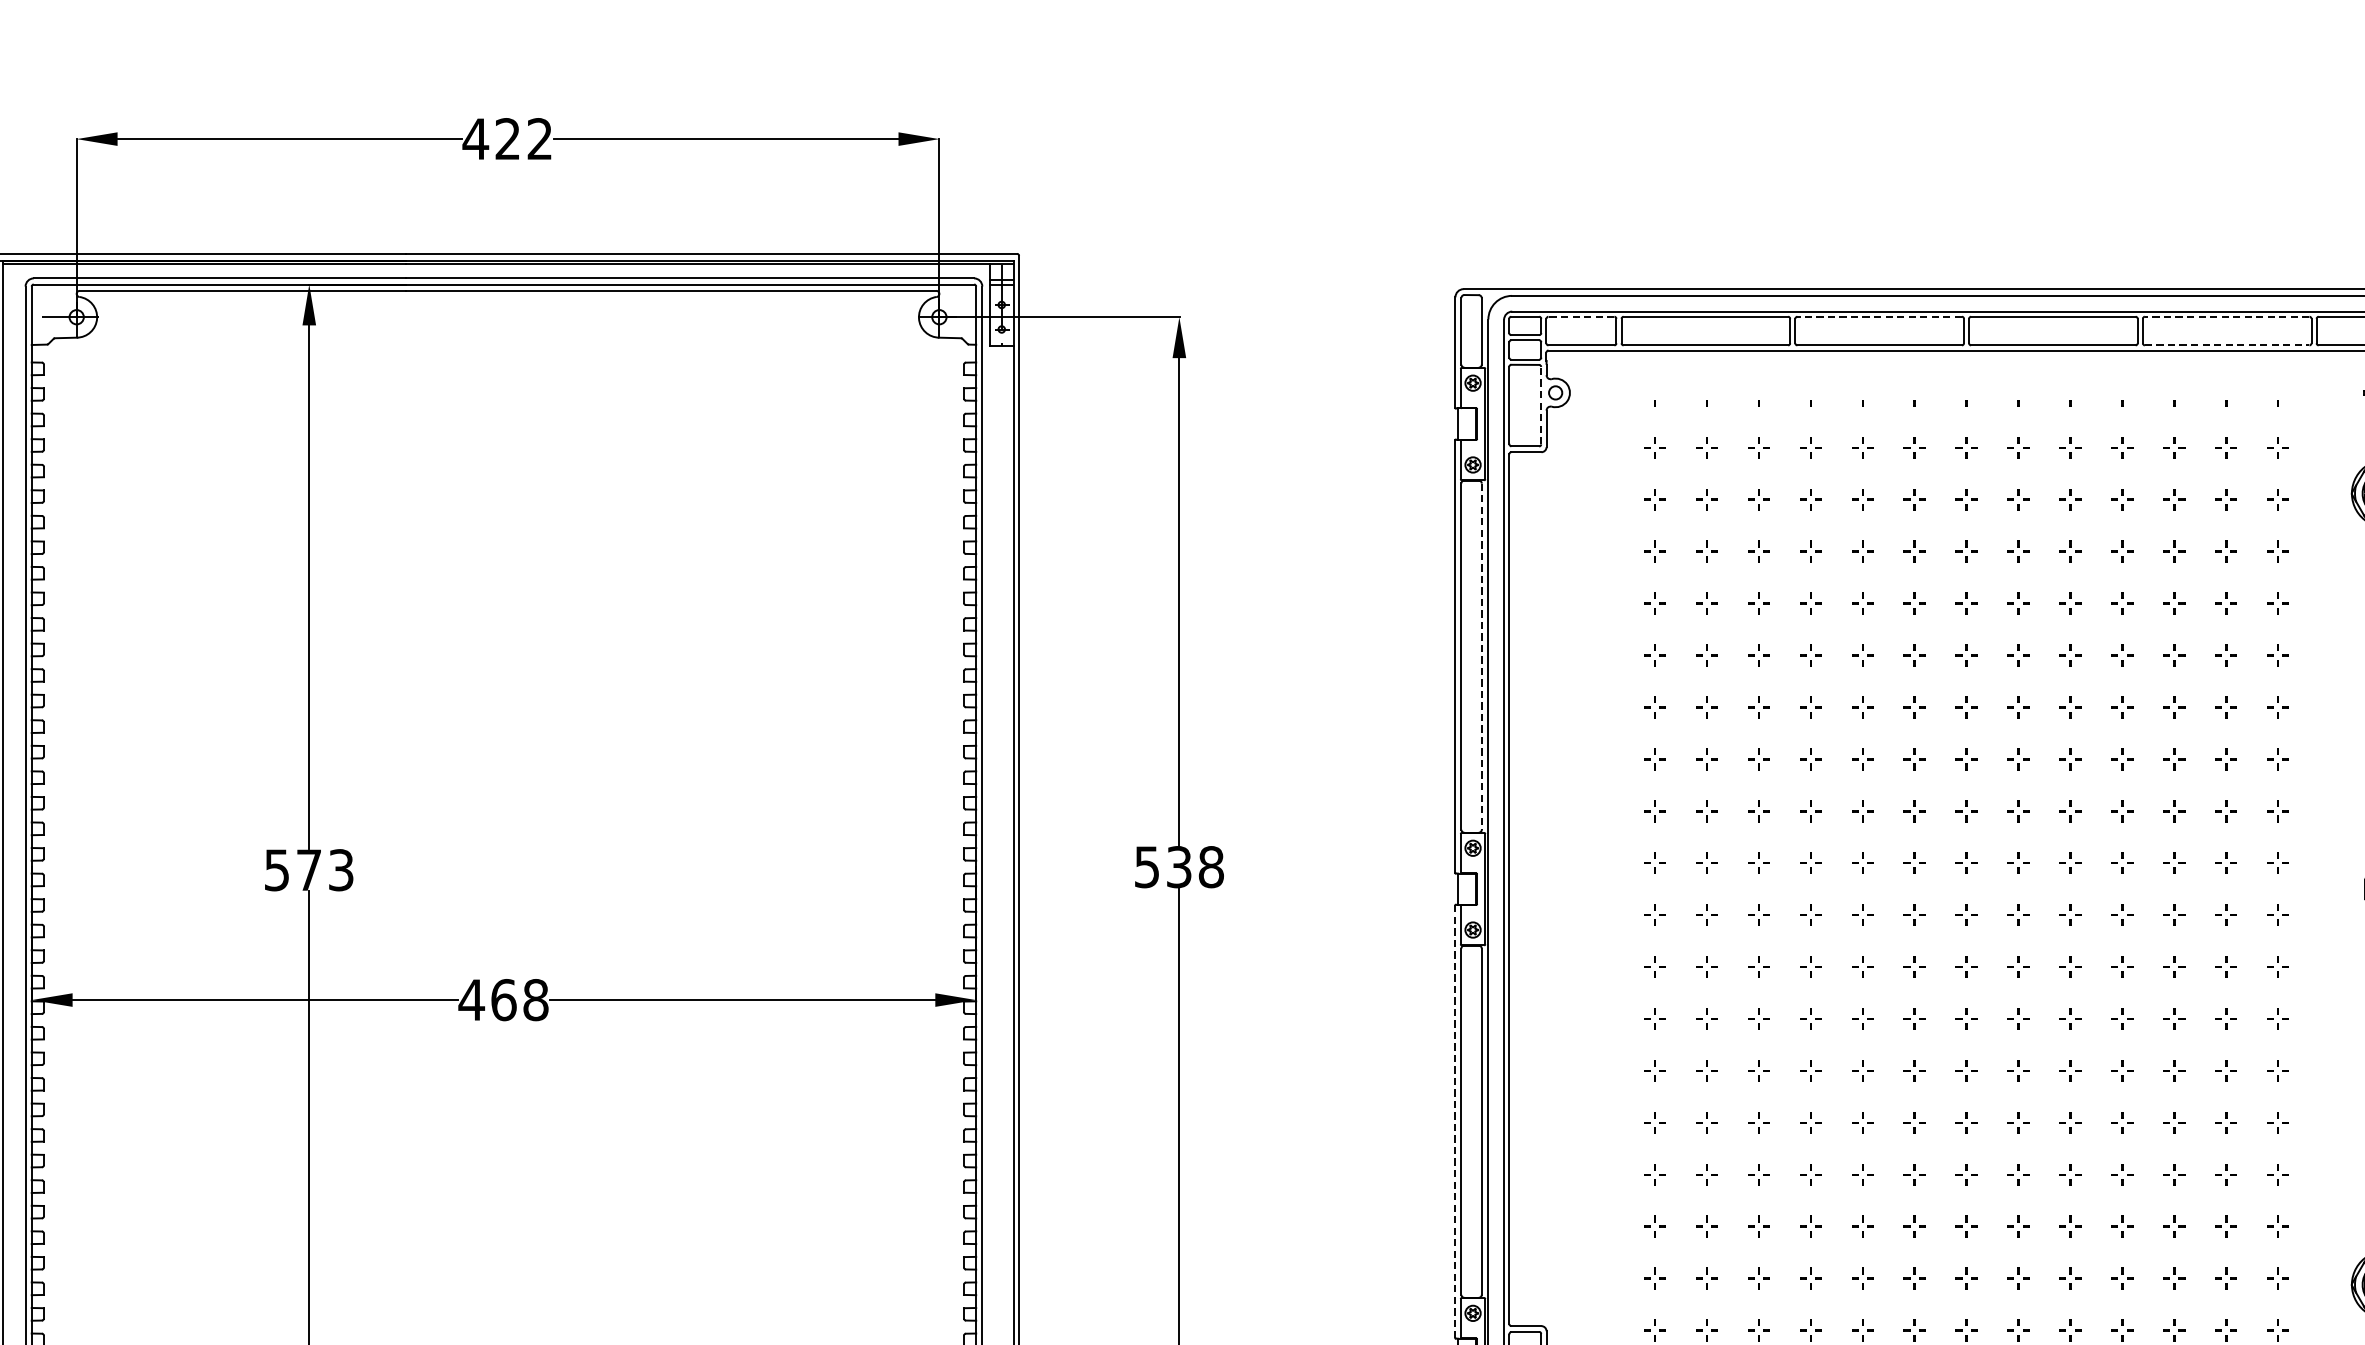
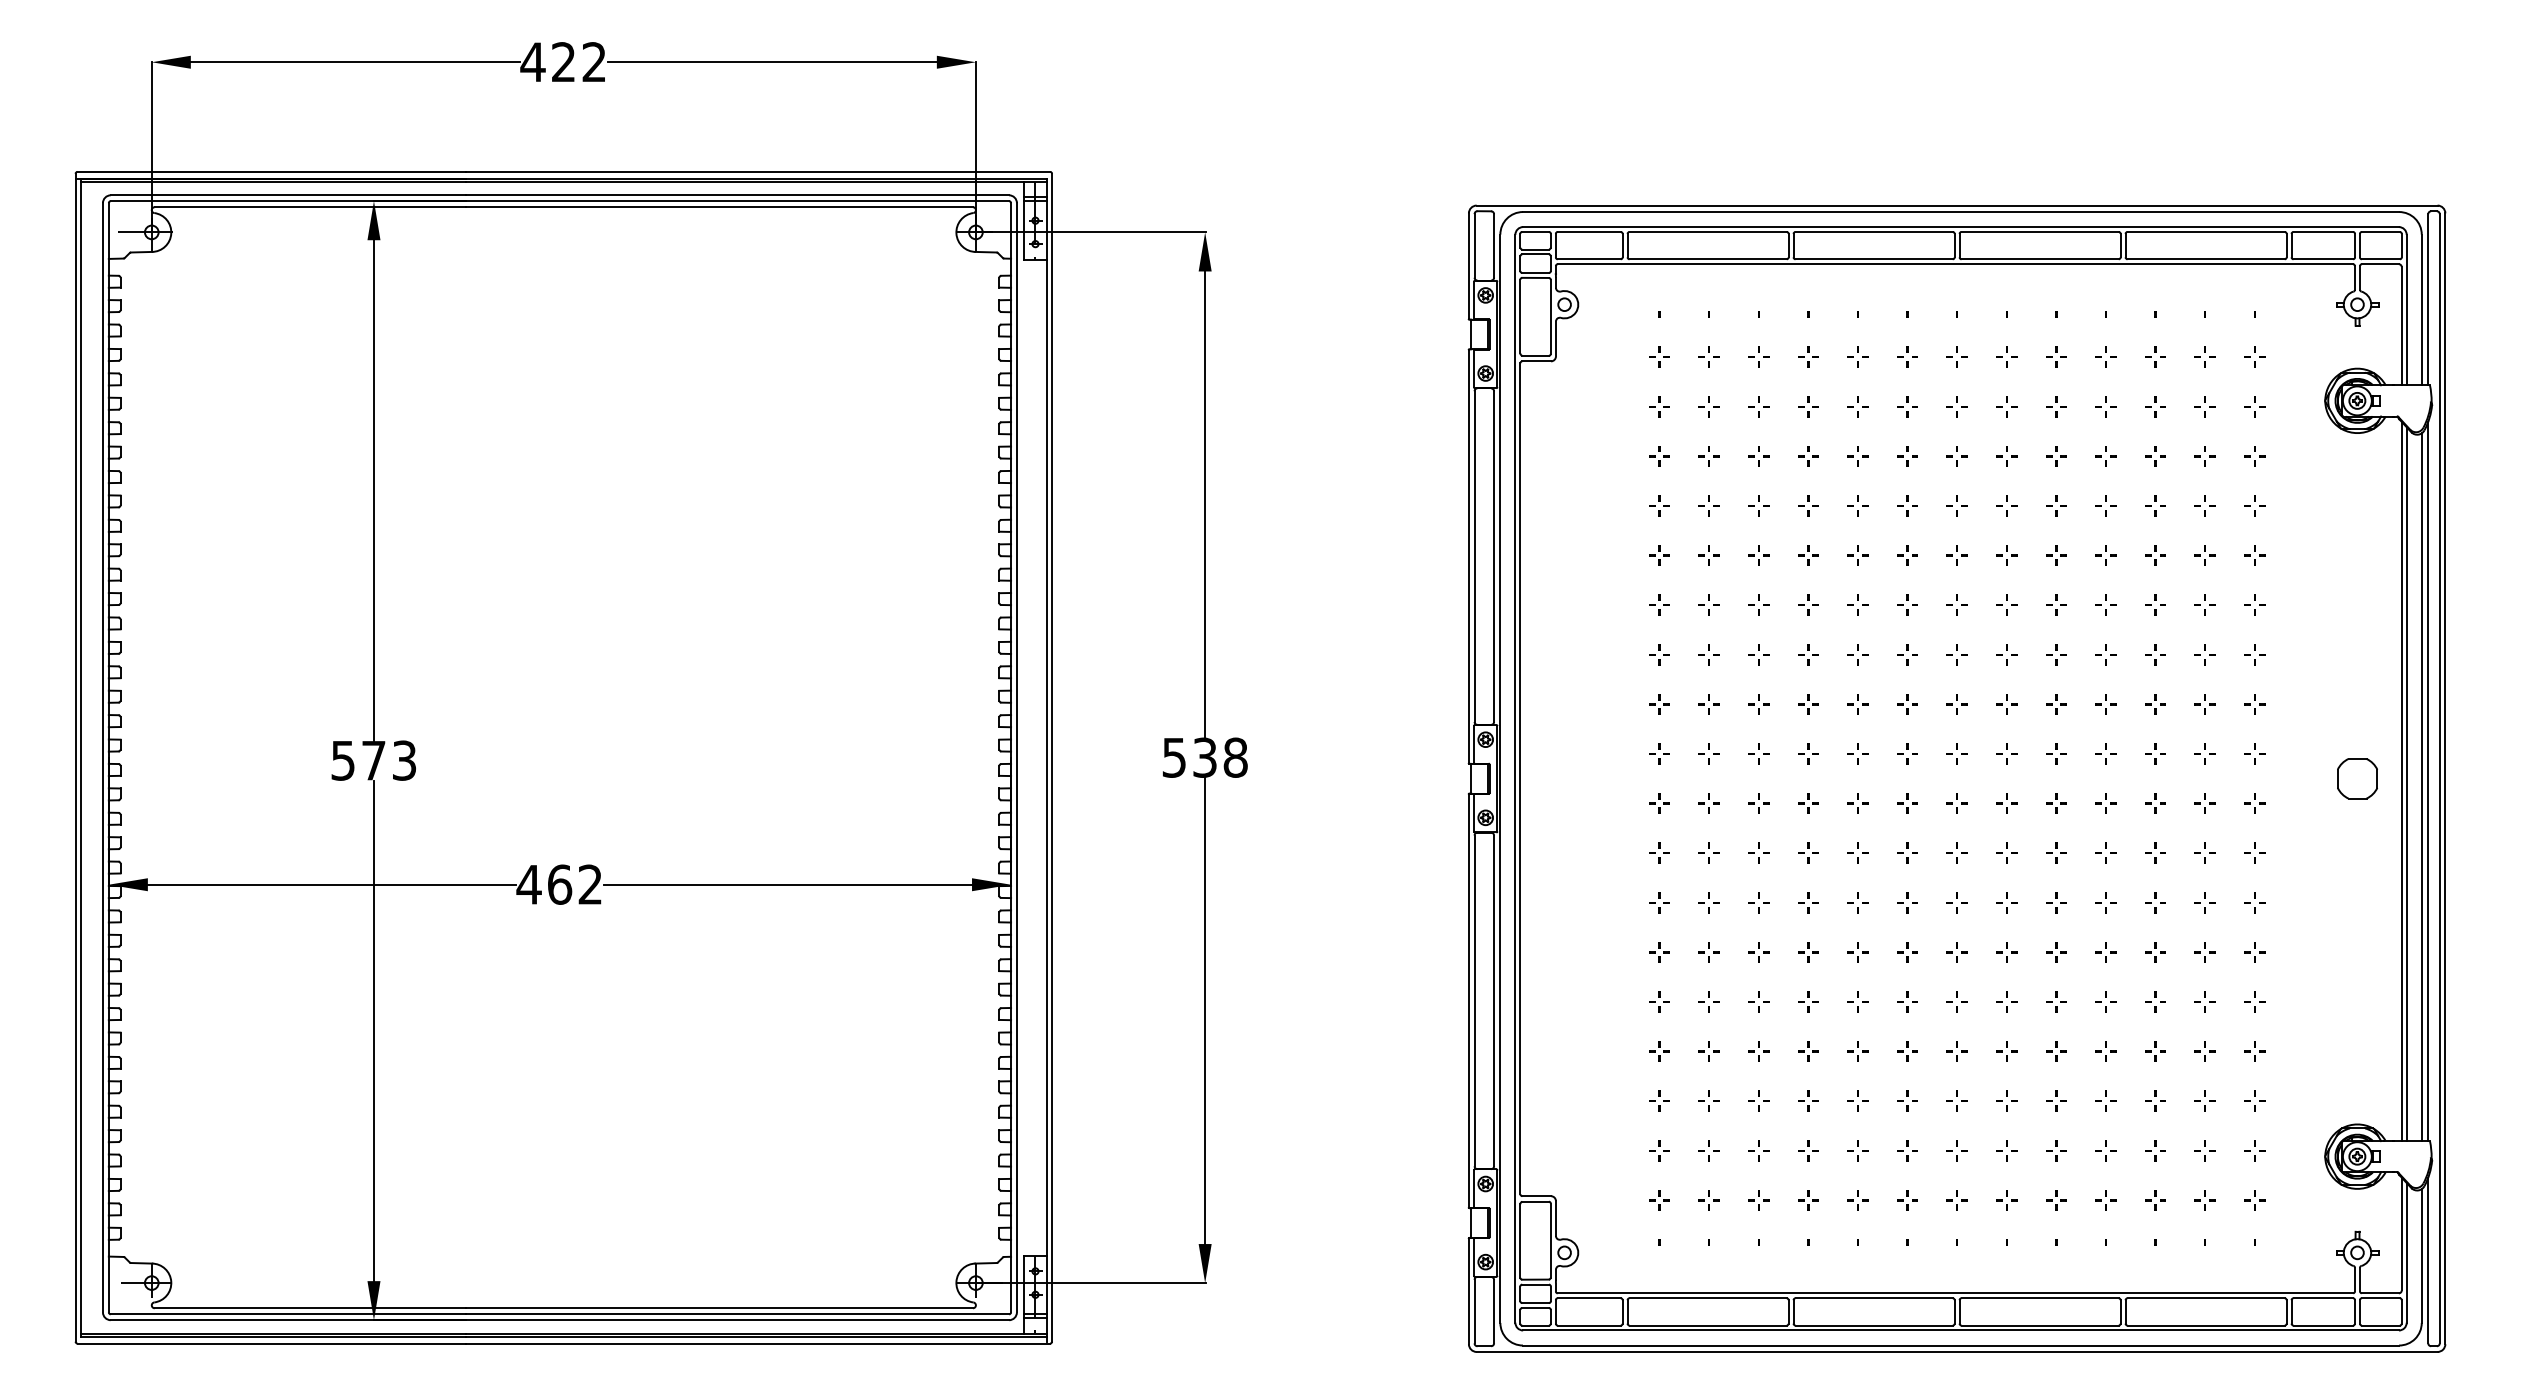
line: (1580, 316) -> (1588, 231), dashed -> solid
line: (1880, 316) -> (1874, 231), dashed -> solid
line: (2227, 316) -> (2206, 231), dashed -> solid
line: (2227, 345) -> (2206, 259), dashed -> solid
line: (1540, 405) -> (1550, 316), dashed -> solid
line: (1482, 657) -> (1494, 557), dashed -> solid
text: (535, 999) -> (590, 884), 468 -> 462
line: (1455, 1121) -> (1468, 1000), dashed -> solid

